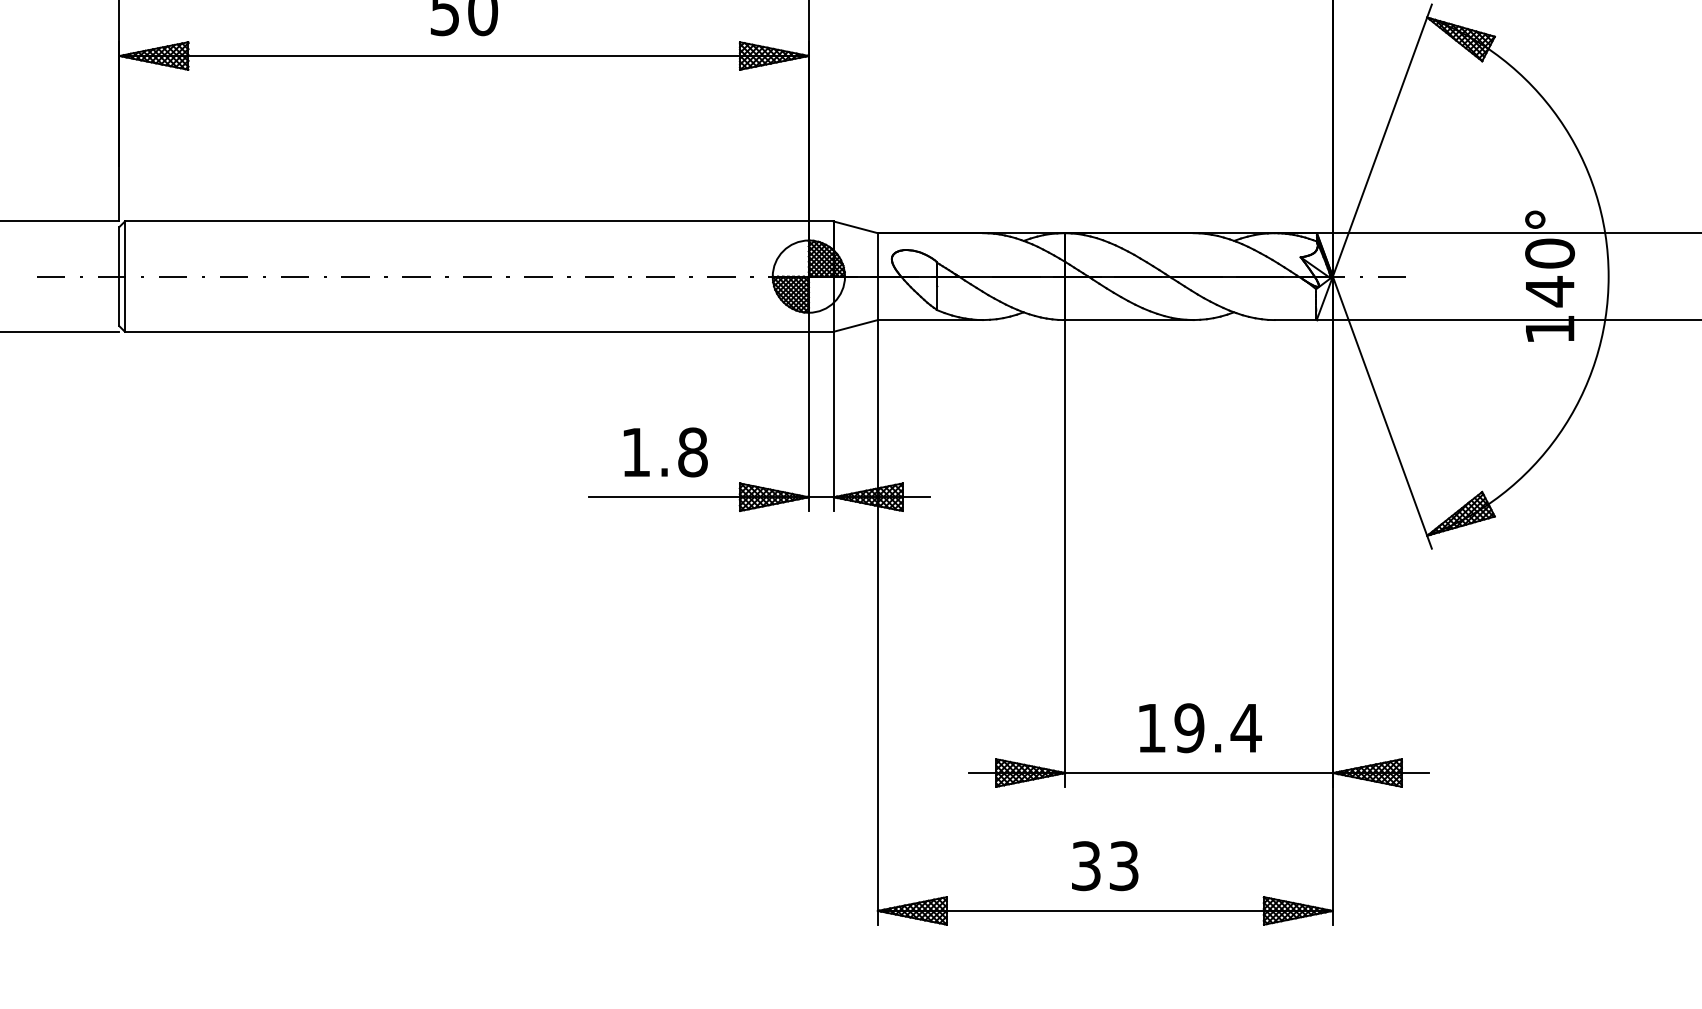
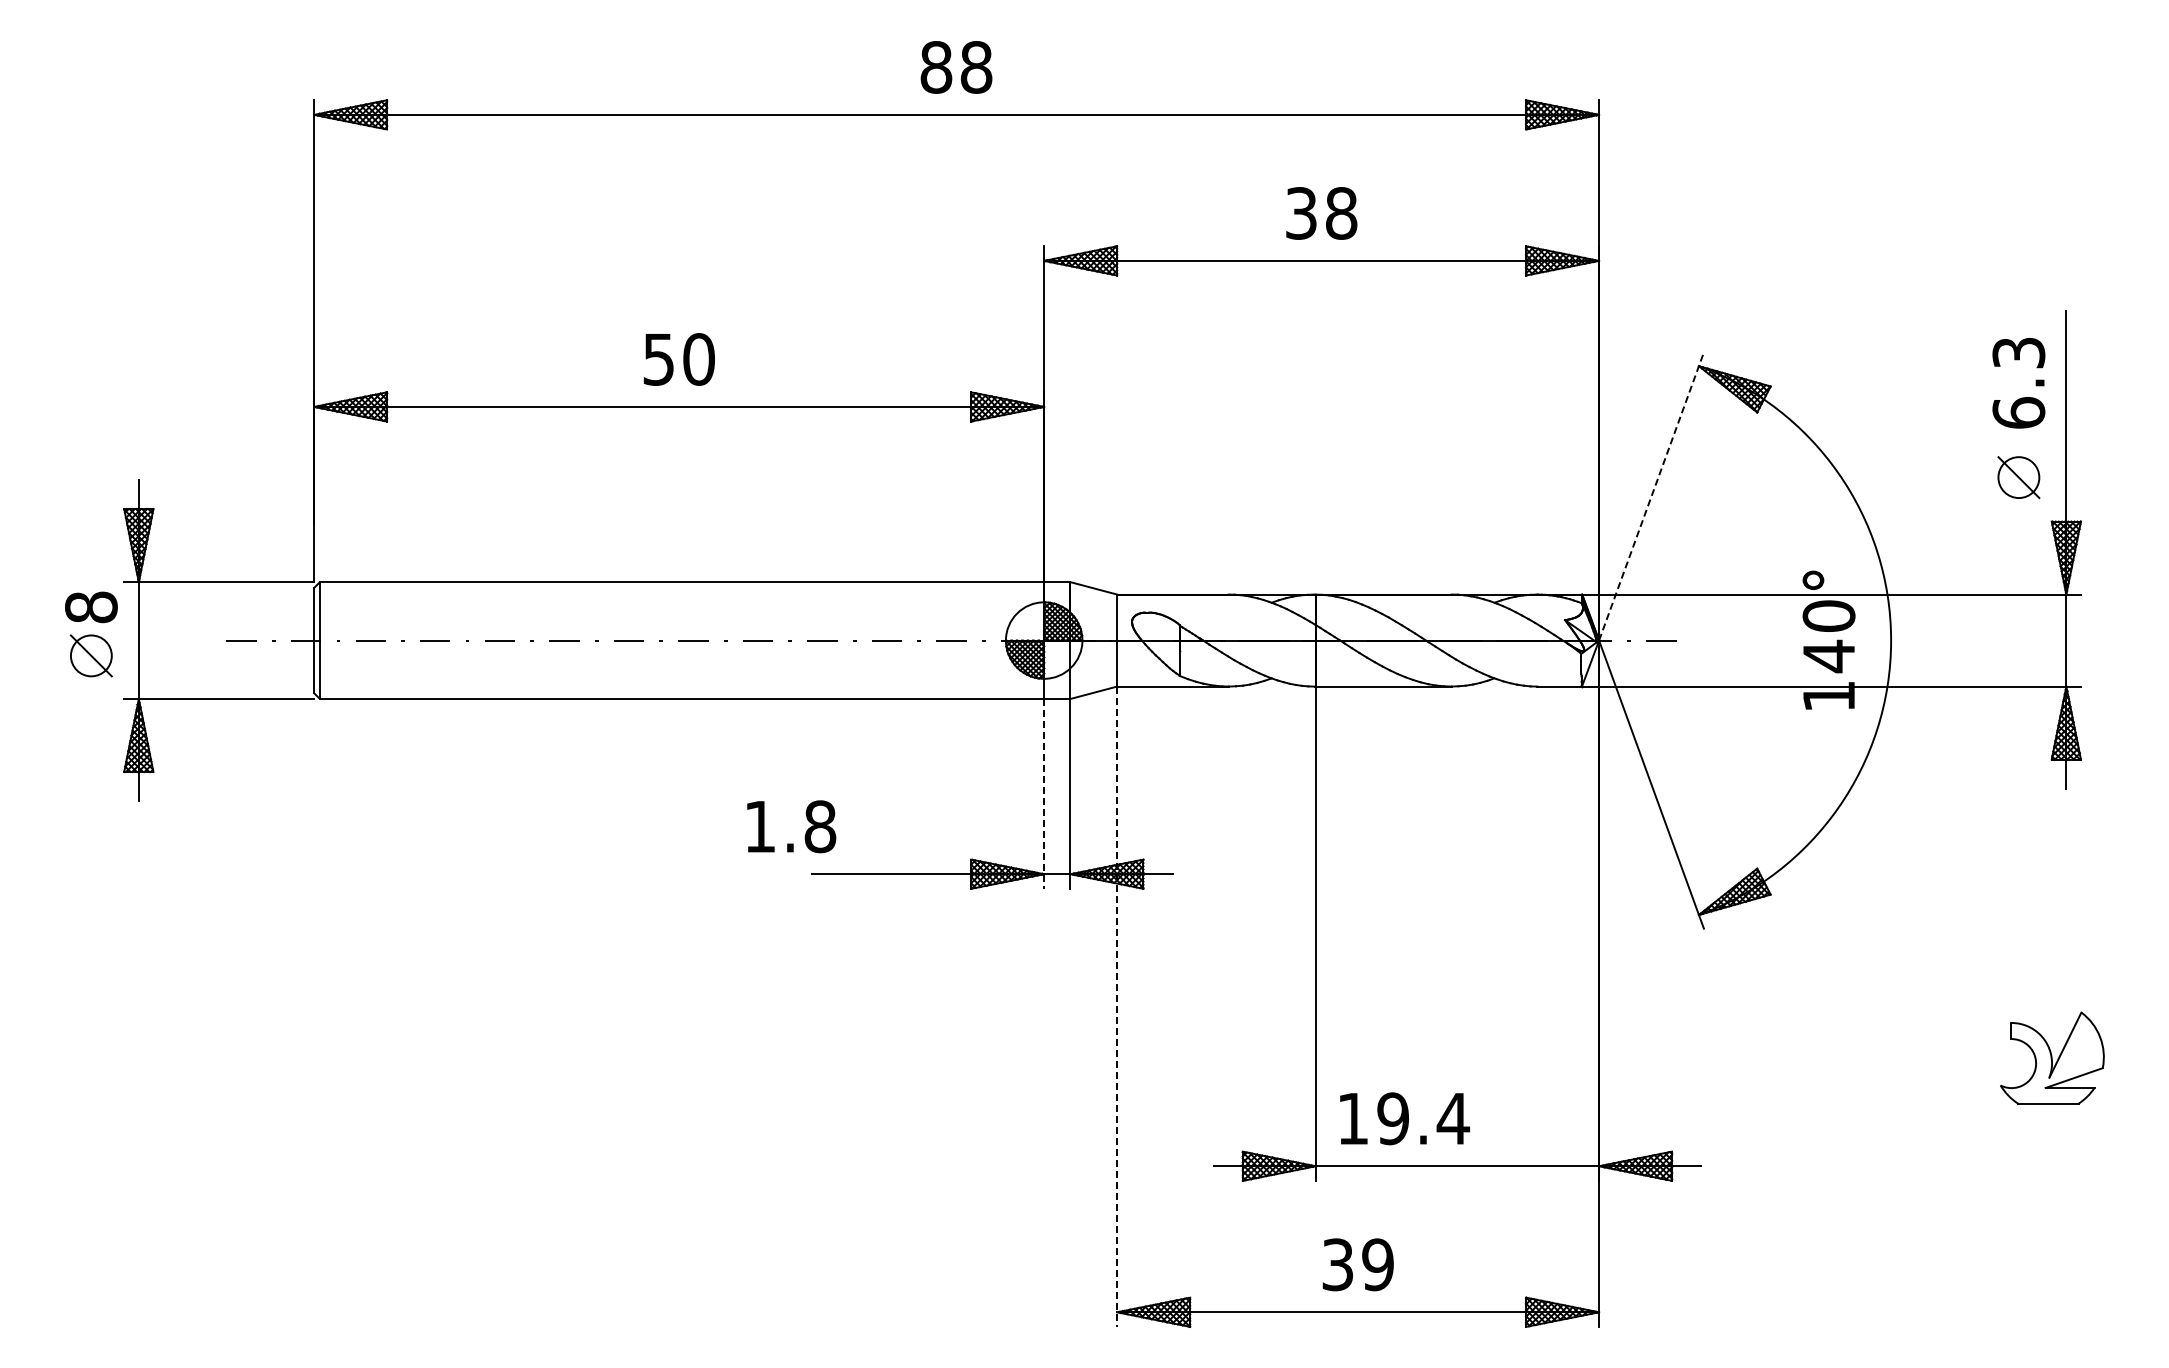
line: (1382, 140) -> (1651, 496), solid -> dashed
line: (809, 421) -> (1044, 793), solid -> dashed
text: (665, 452) -> (791, 826), moved
line: (878, 623) -> (1117, 1007), solid -> dashed
text: (1200, 727) -> (1404, 1118), moved
text: (1123, 865) -> (1377, 1264), 33 -> 39

